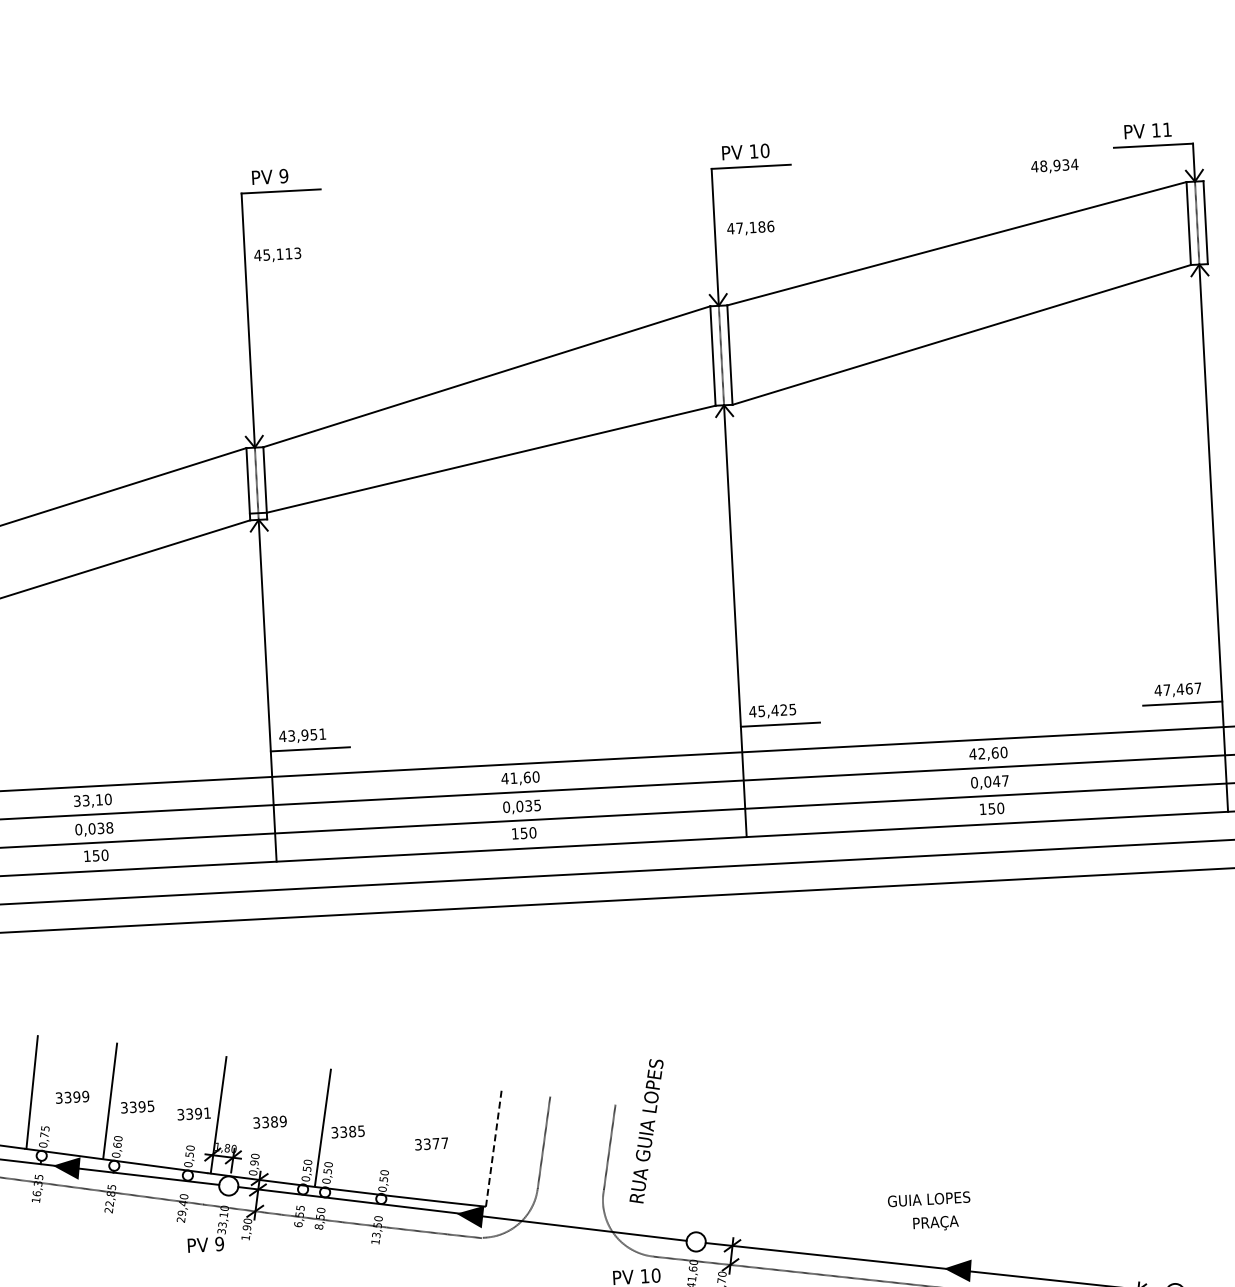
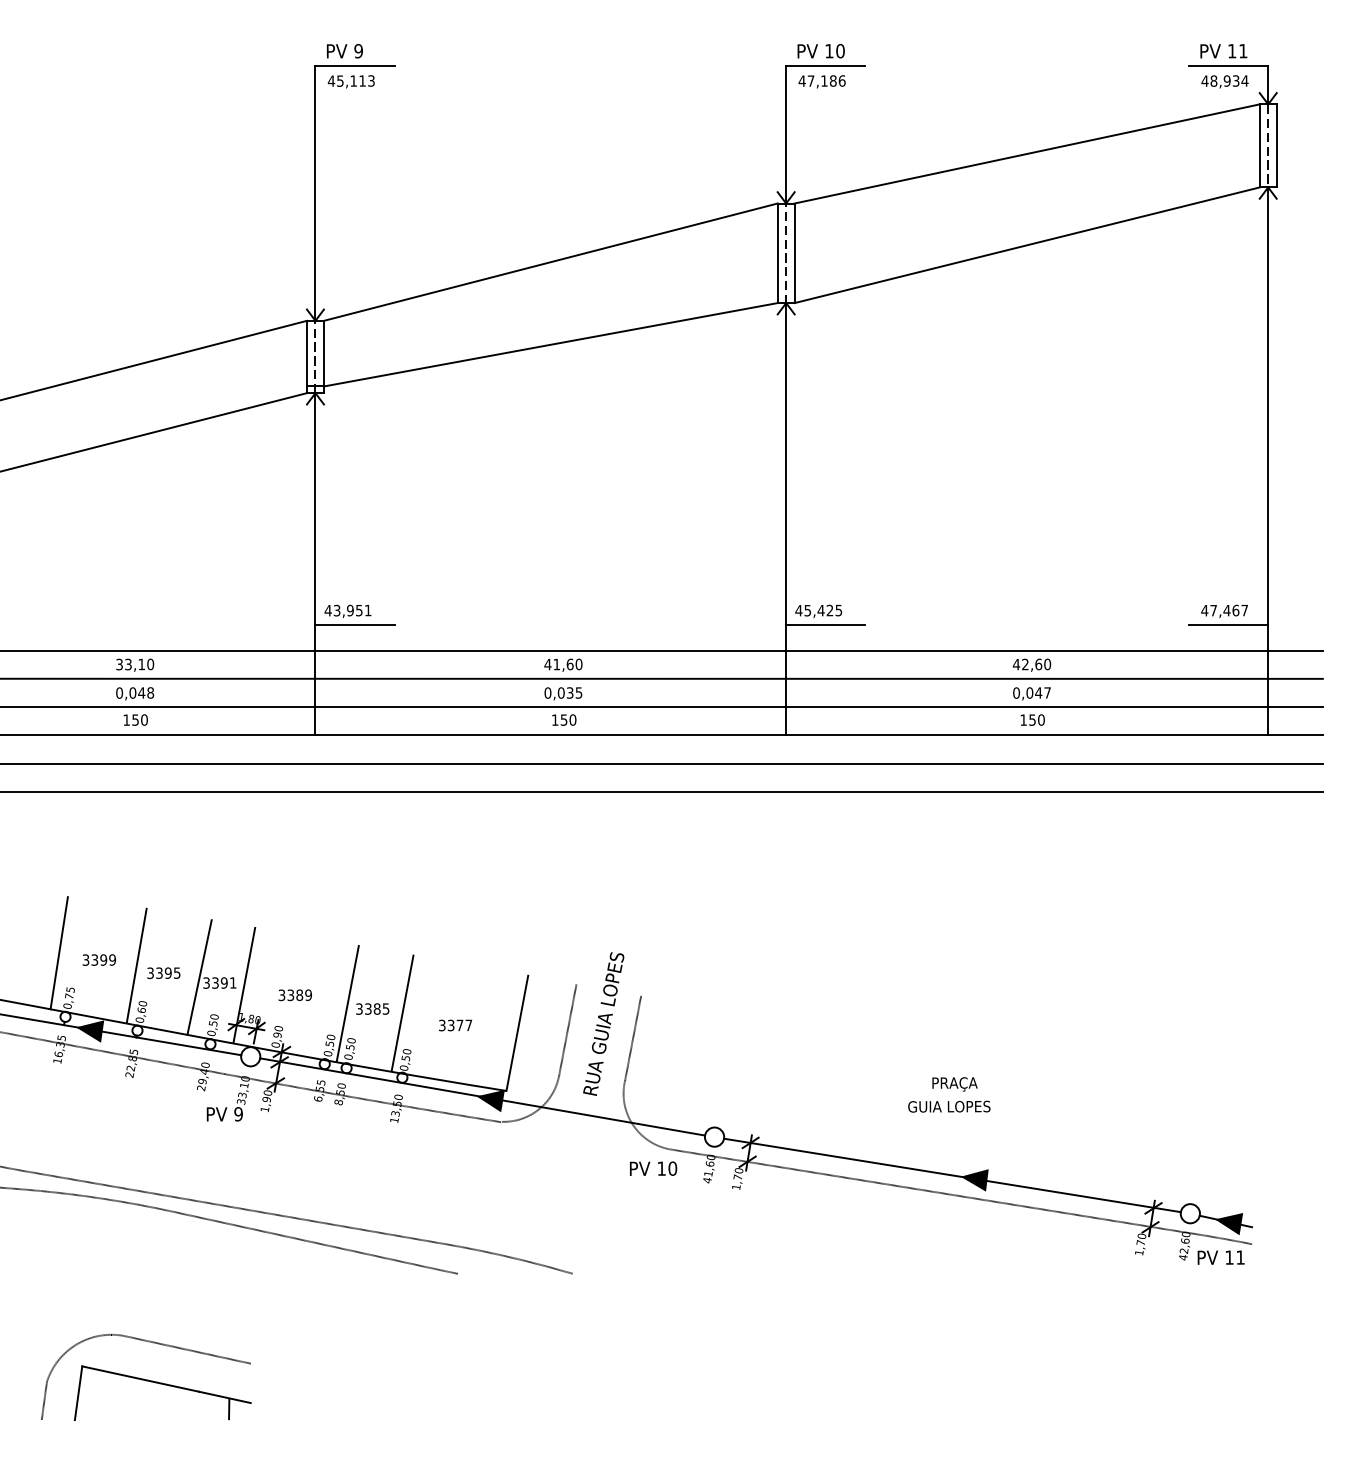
text: (1054, 166) -> (1224, 81), moved
text: (750, 228) -> (821, 81), moved
text: (276, 254) -> (350, 81), moved
text: (100, 827) -> (141, 692), 0,038 -> 0,048
line: (173, 1109) -> (199, 977), added
text: (646, 1130) -> (603, 1023), moved
line: (378, 1133) -> (402, 1012), added
line: (493, 1148) -> (517, 1033), dashed -> solid
text: (935, 1223) -> (954, 1084), moved

